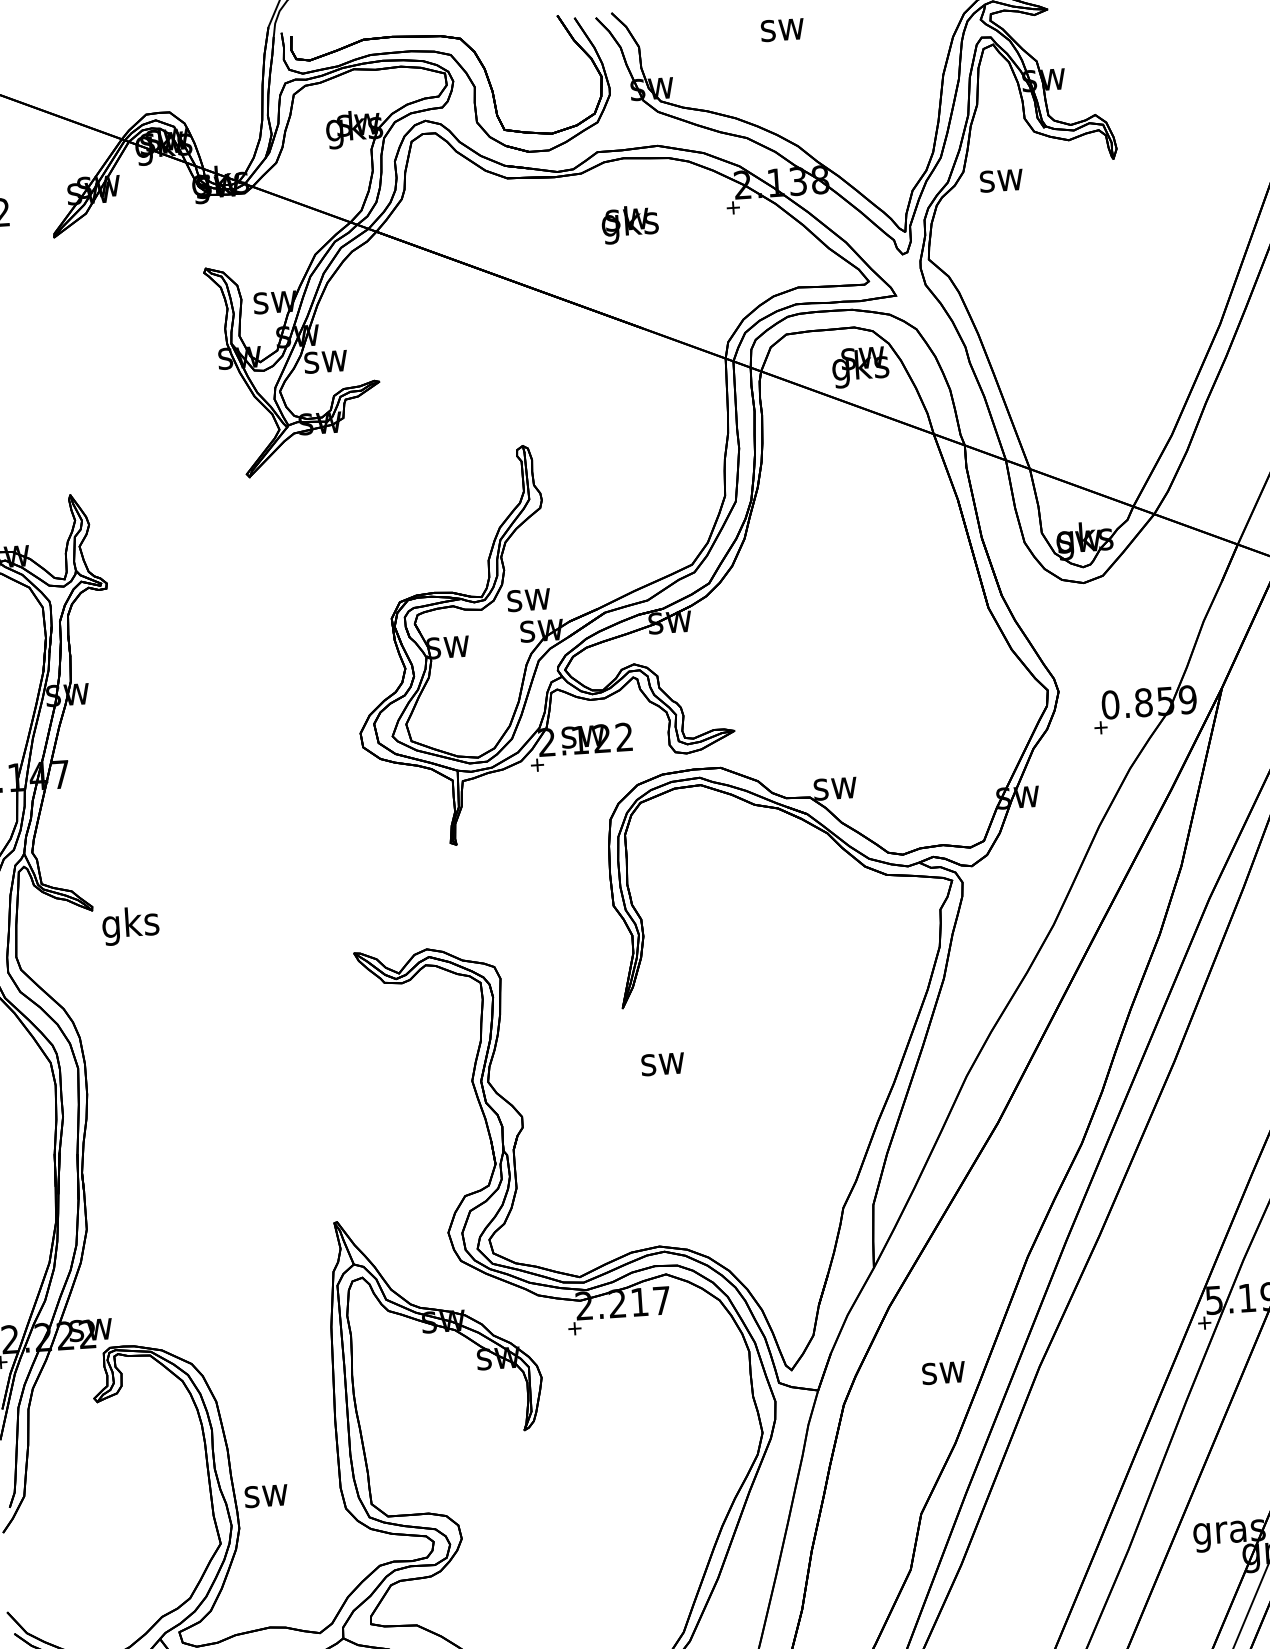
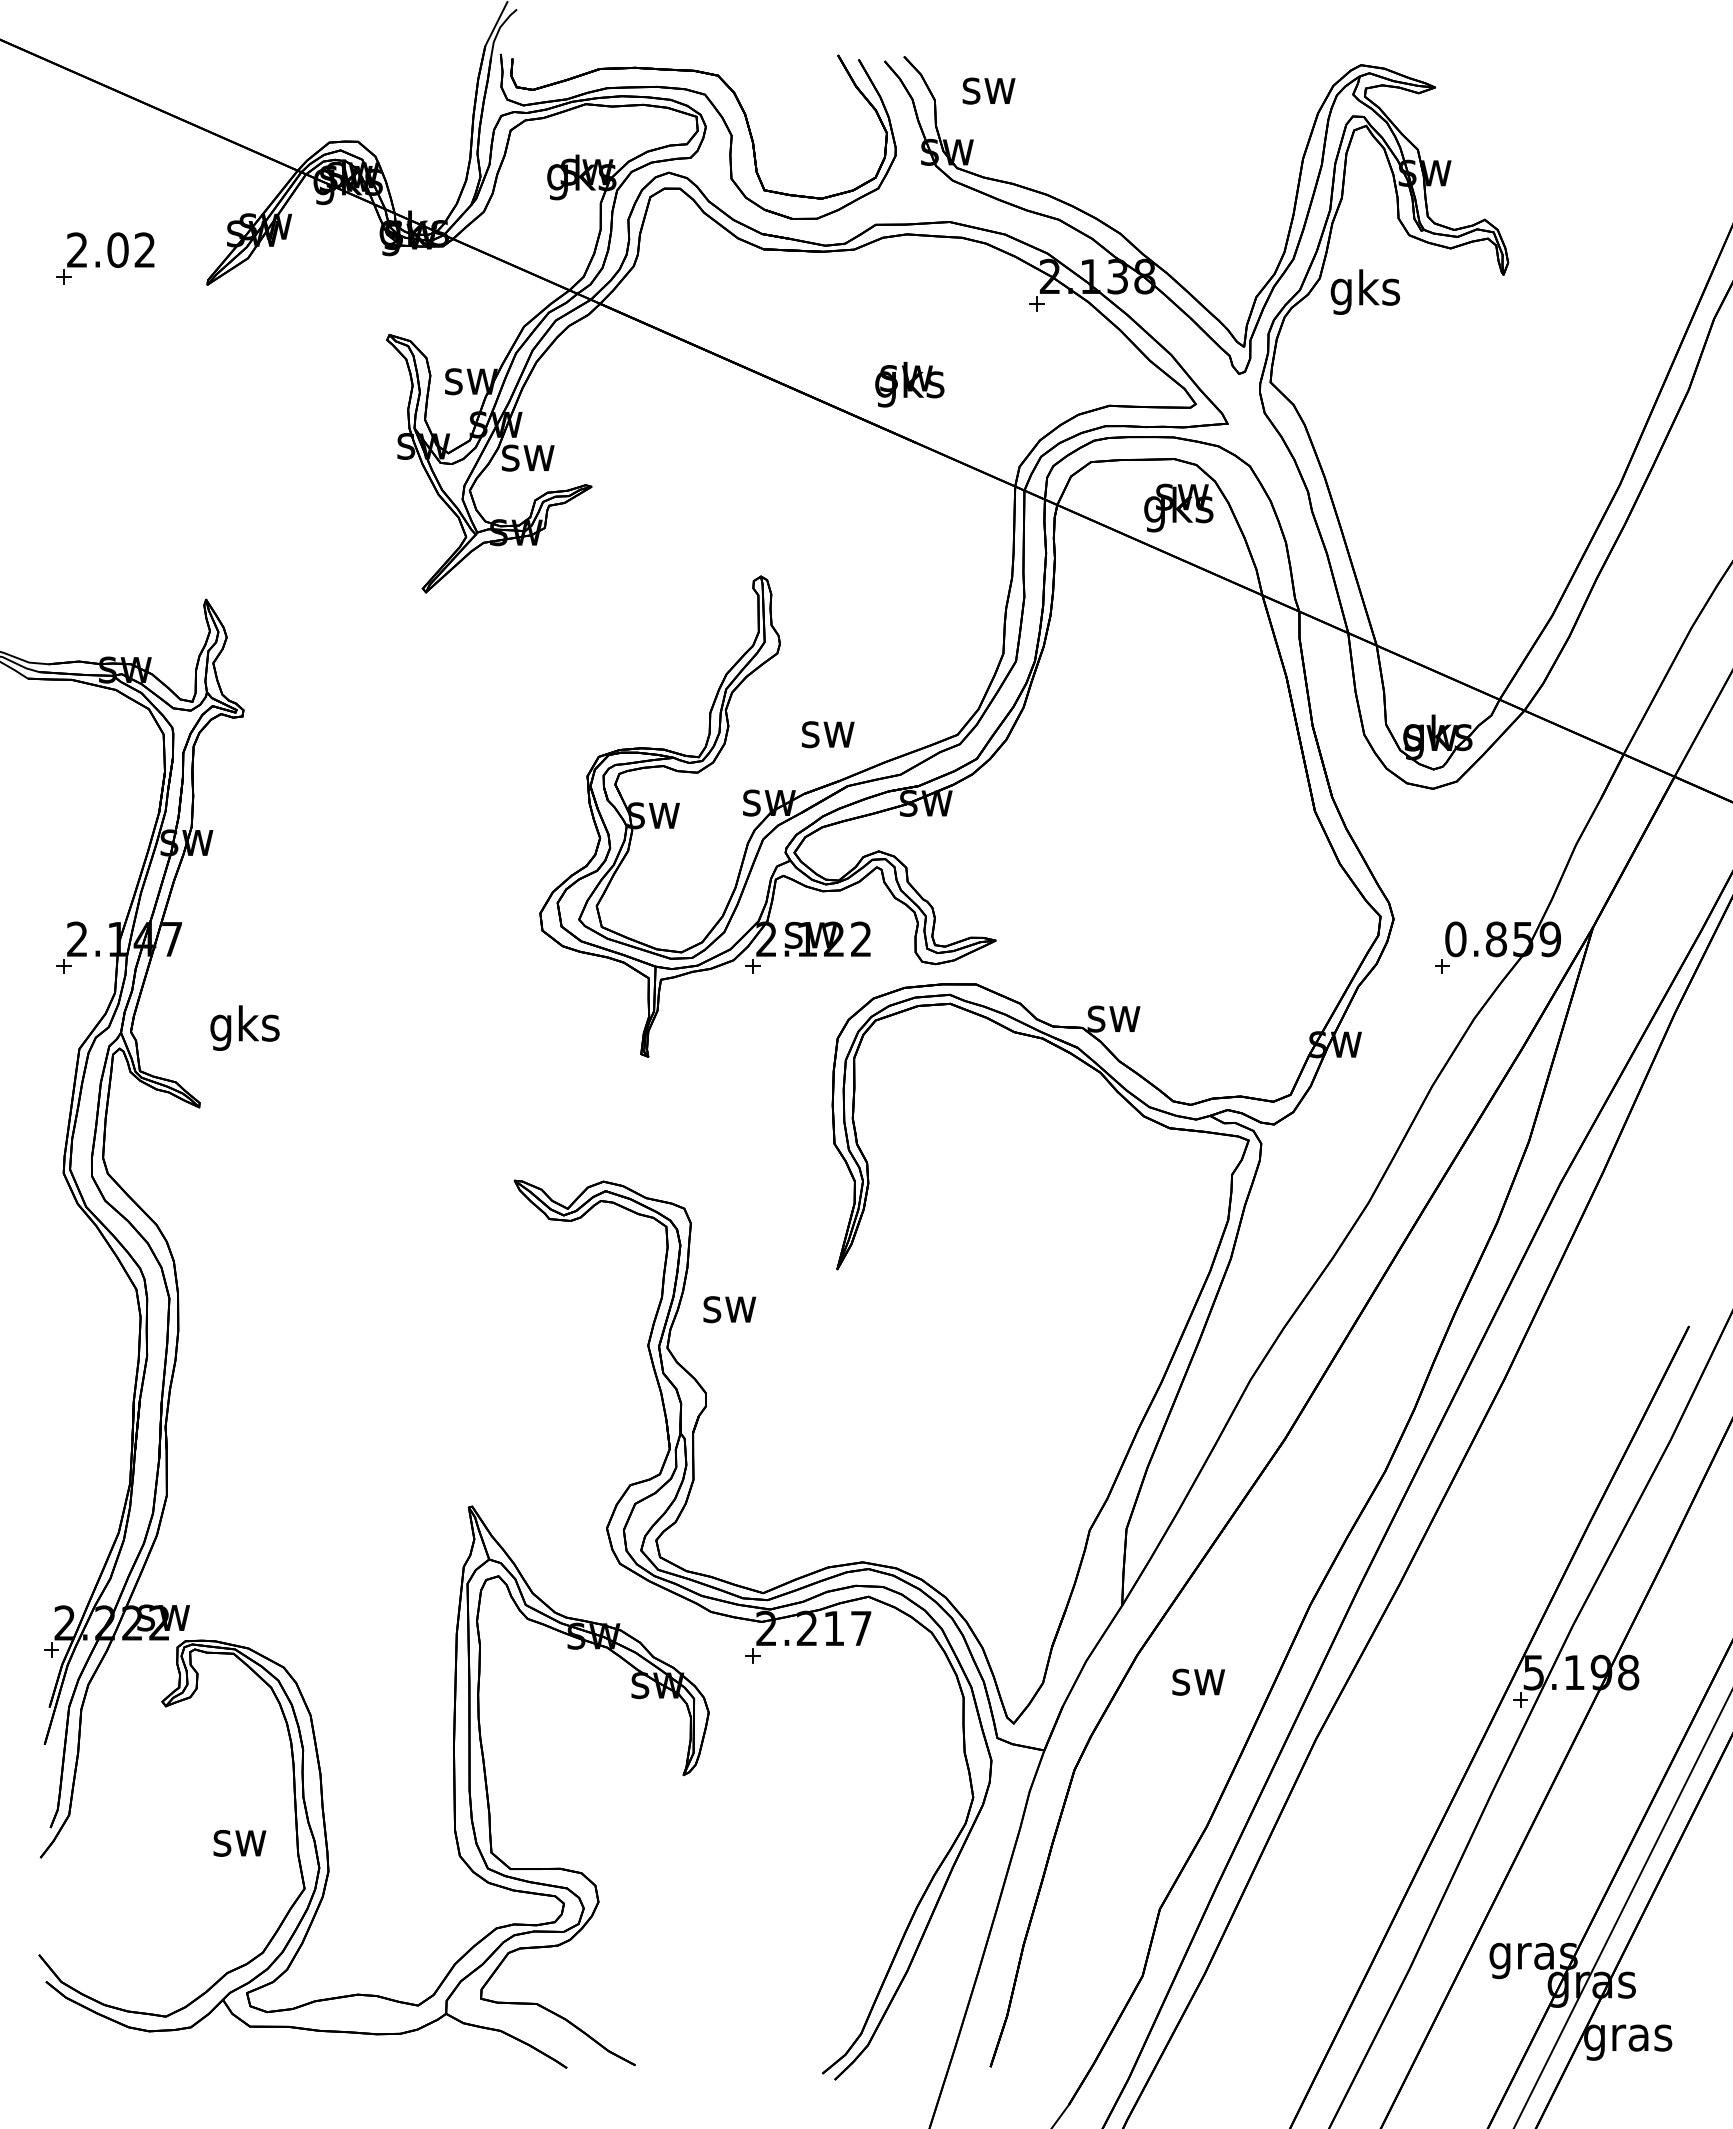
text: (782, 29) -> (988, 90), moved
text: (1001, 180) -> (1365, 291), sw -> gks
text: (629, 224) -> (909, 384), moved
text: (529, 599) -> (828, 734), moved
text: (130, 925) -> (244, 1027), moved
text: (662, 1064) -> (729, 1309), moved
text: (943, 1372) -> (1198, 1681), moved
text: (265, 1496) -> (239, 1843), moved

